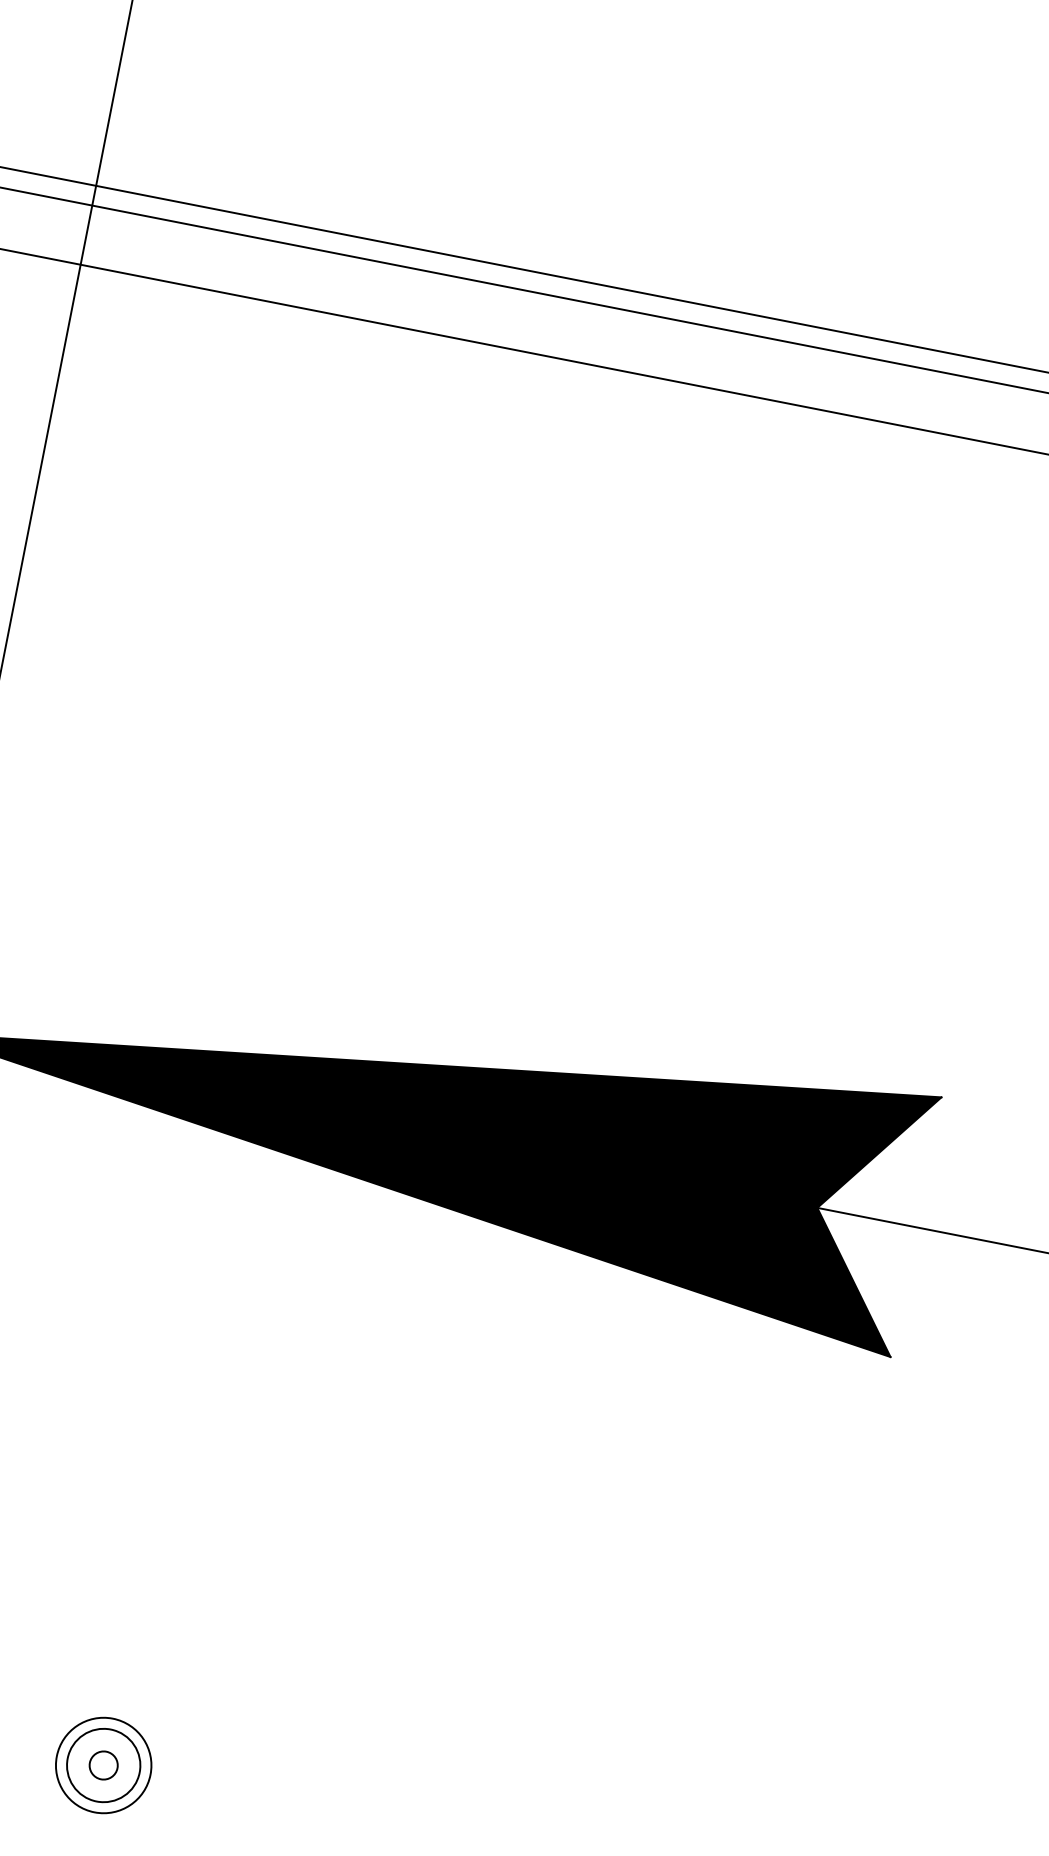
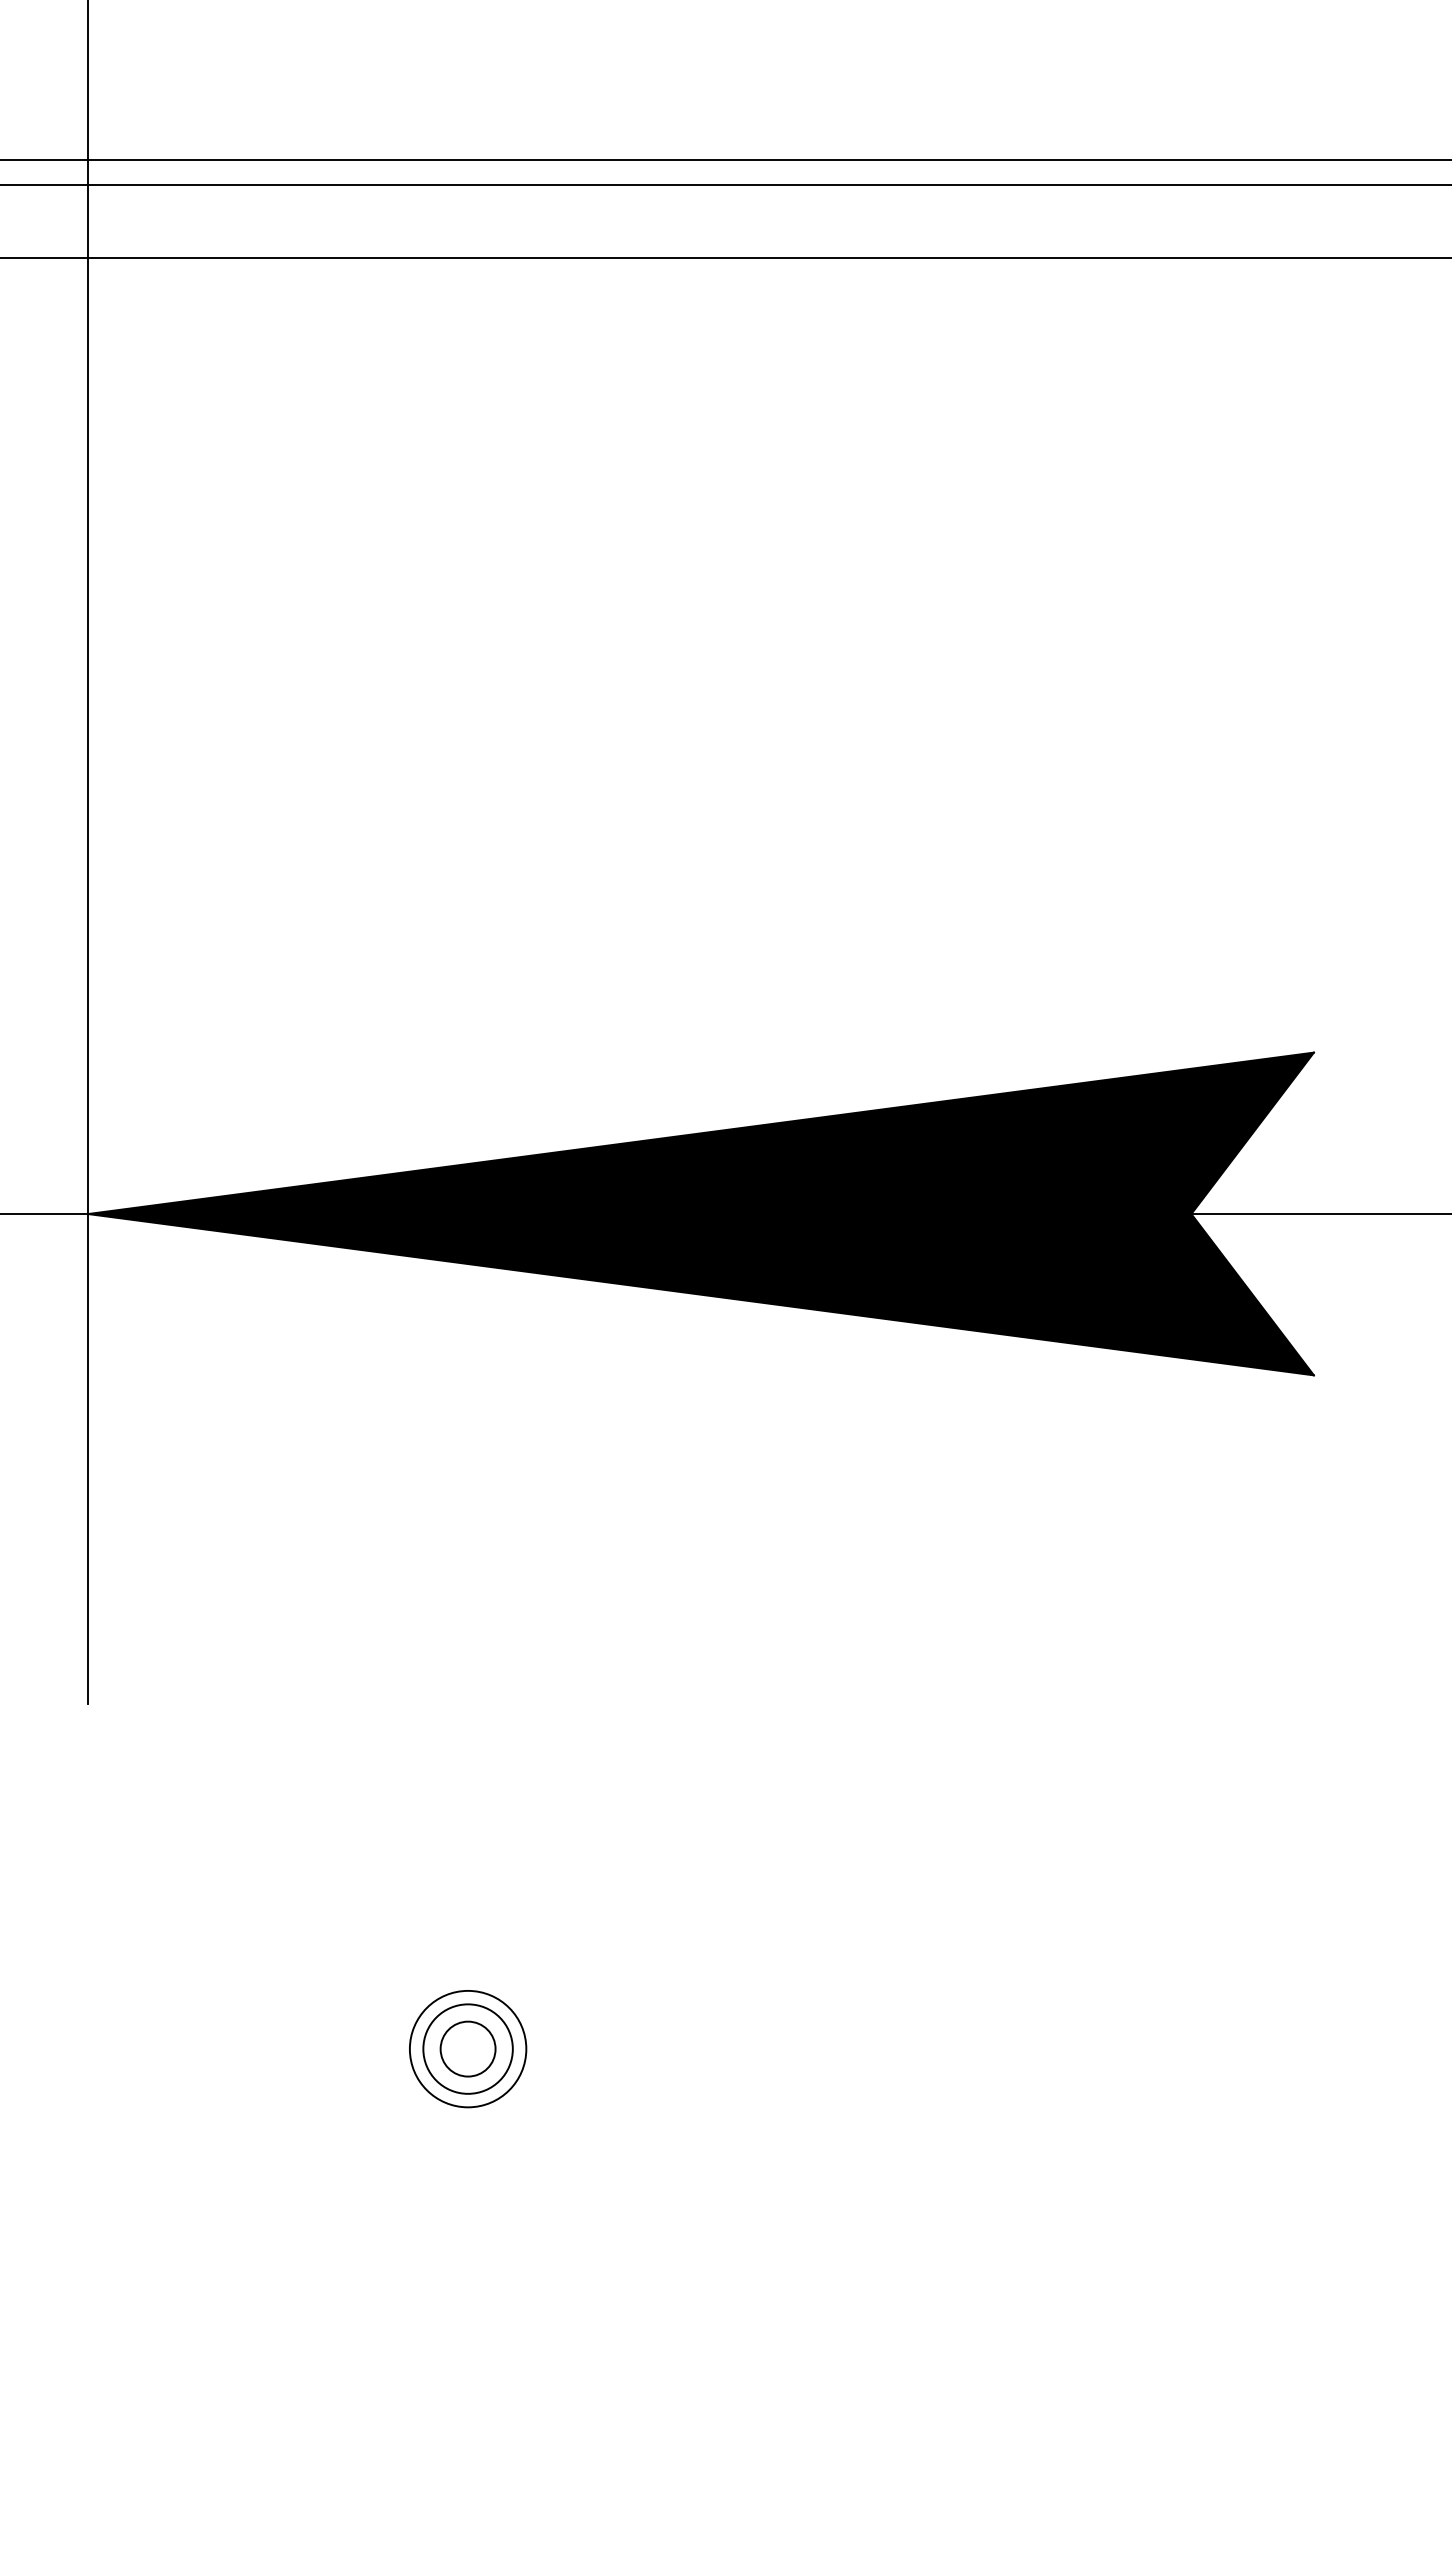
circle: (103, 1764) -> (467, 2048), size x1.6

